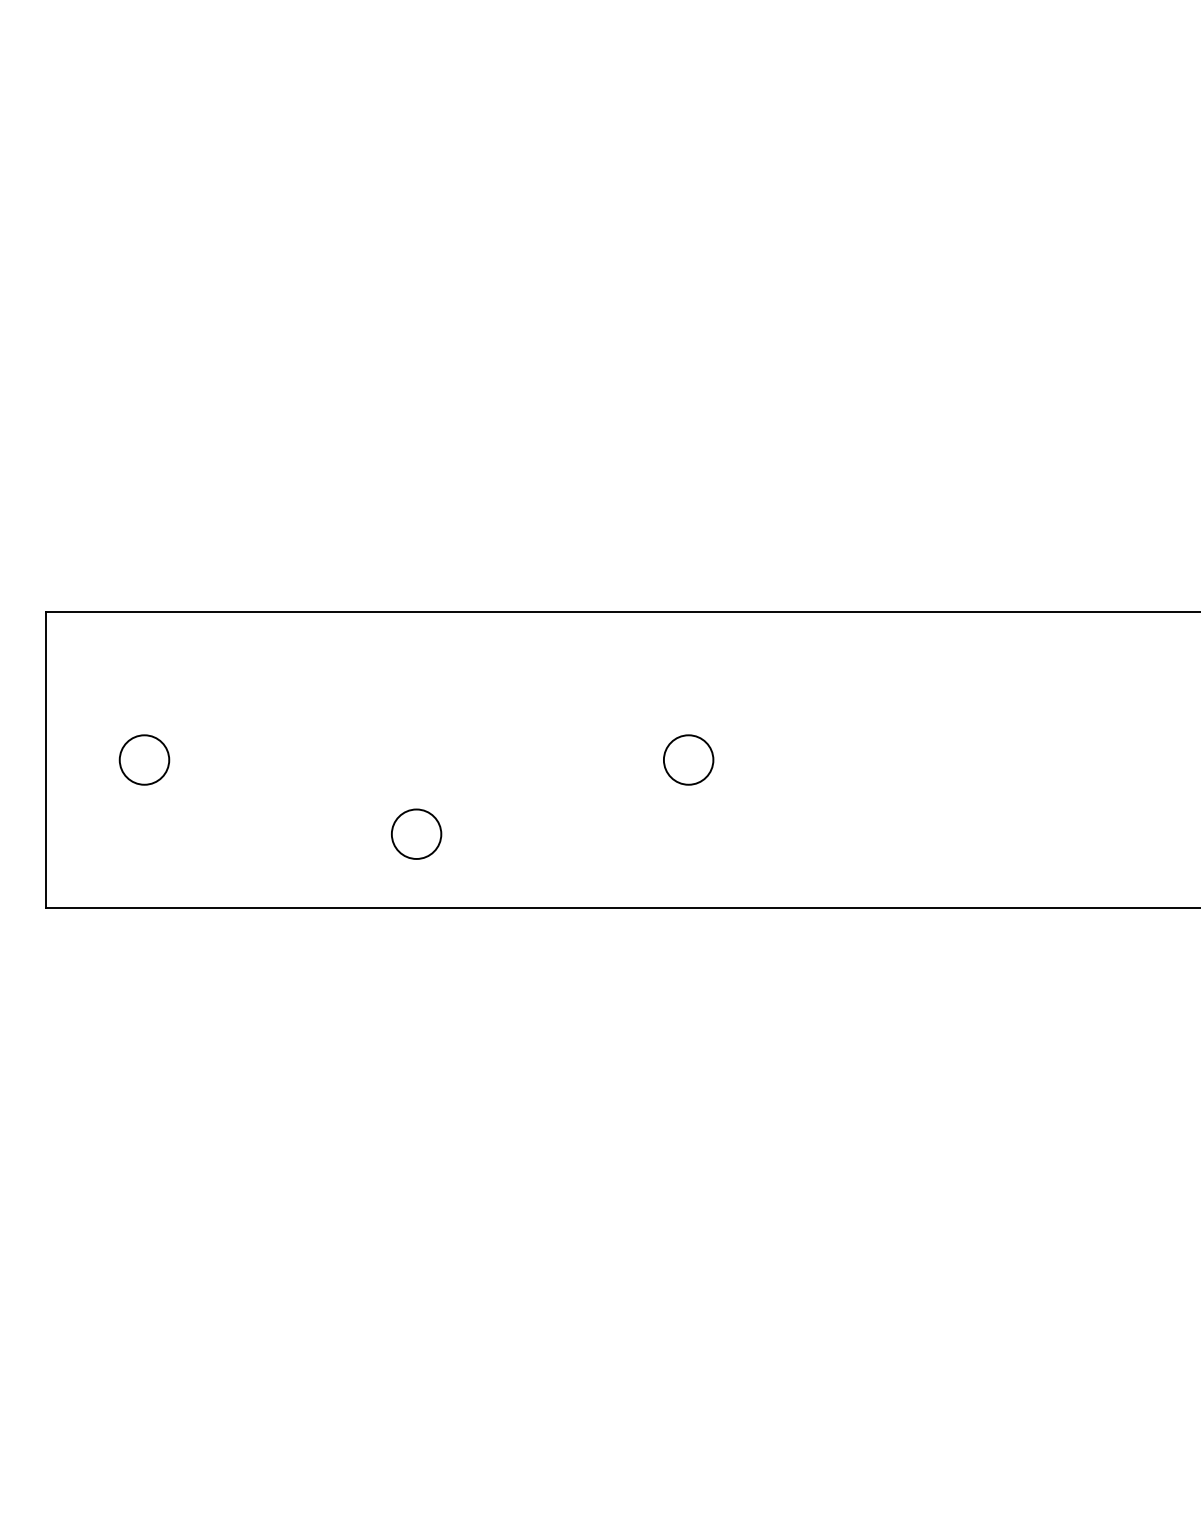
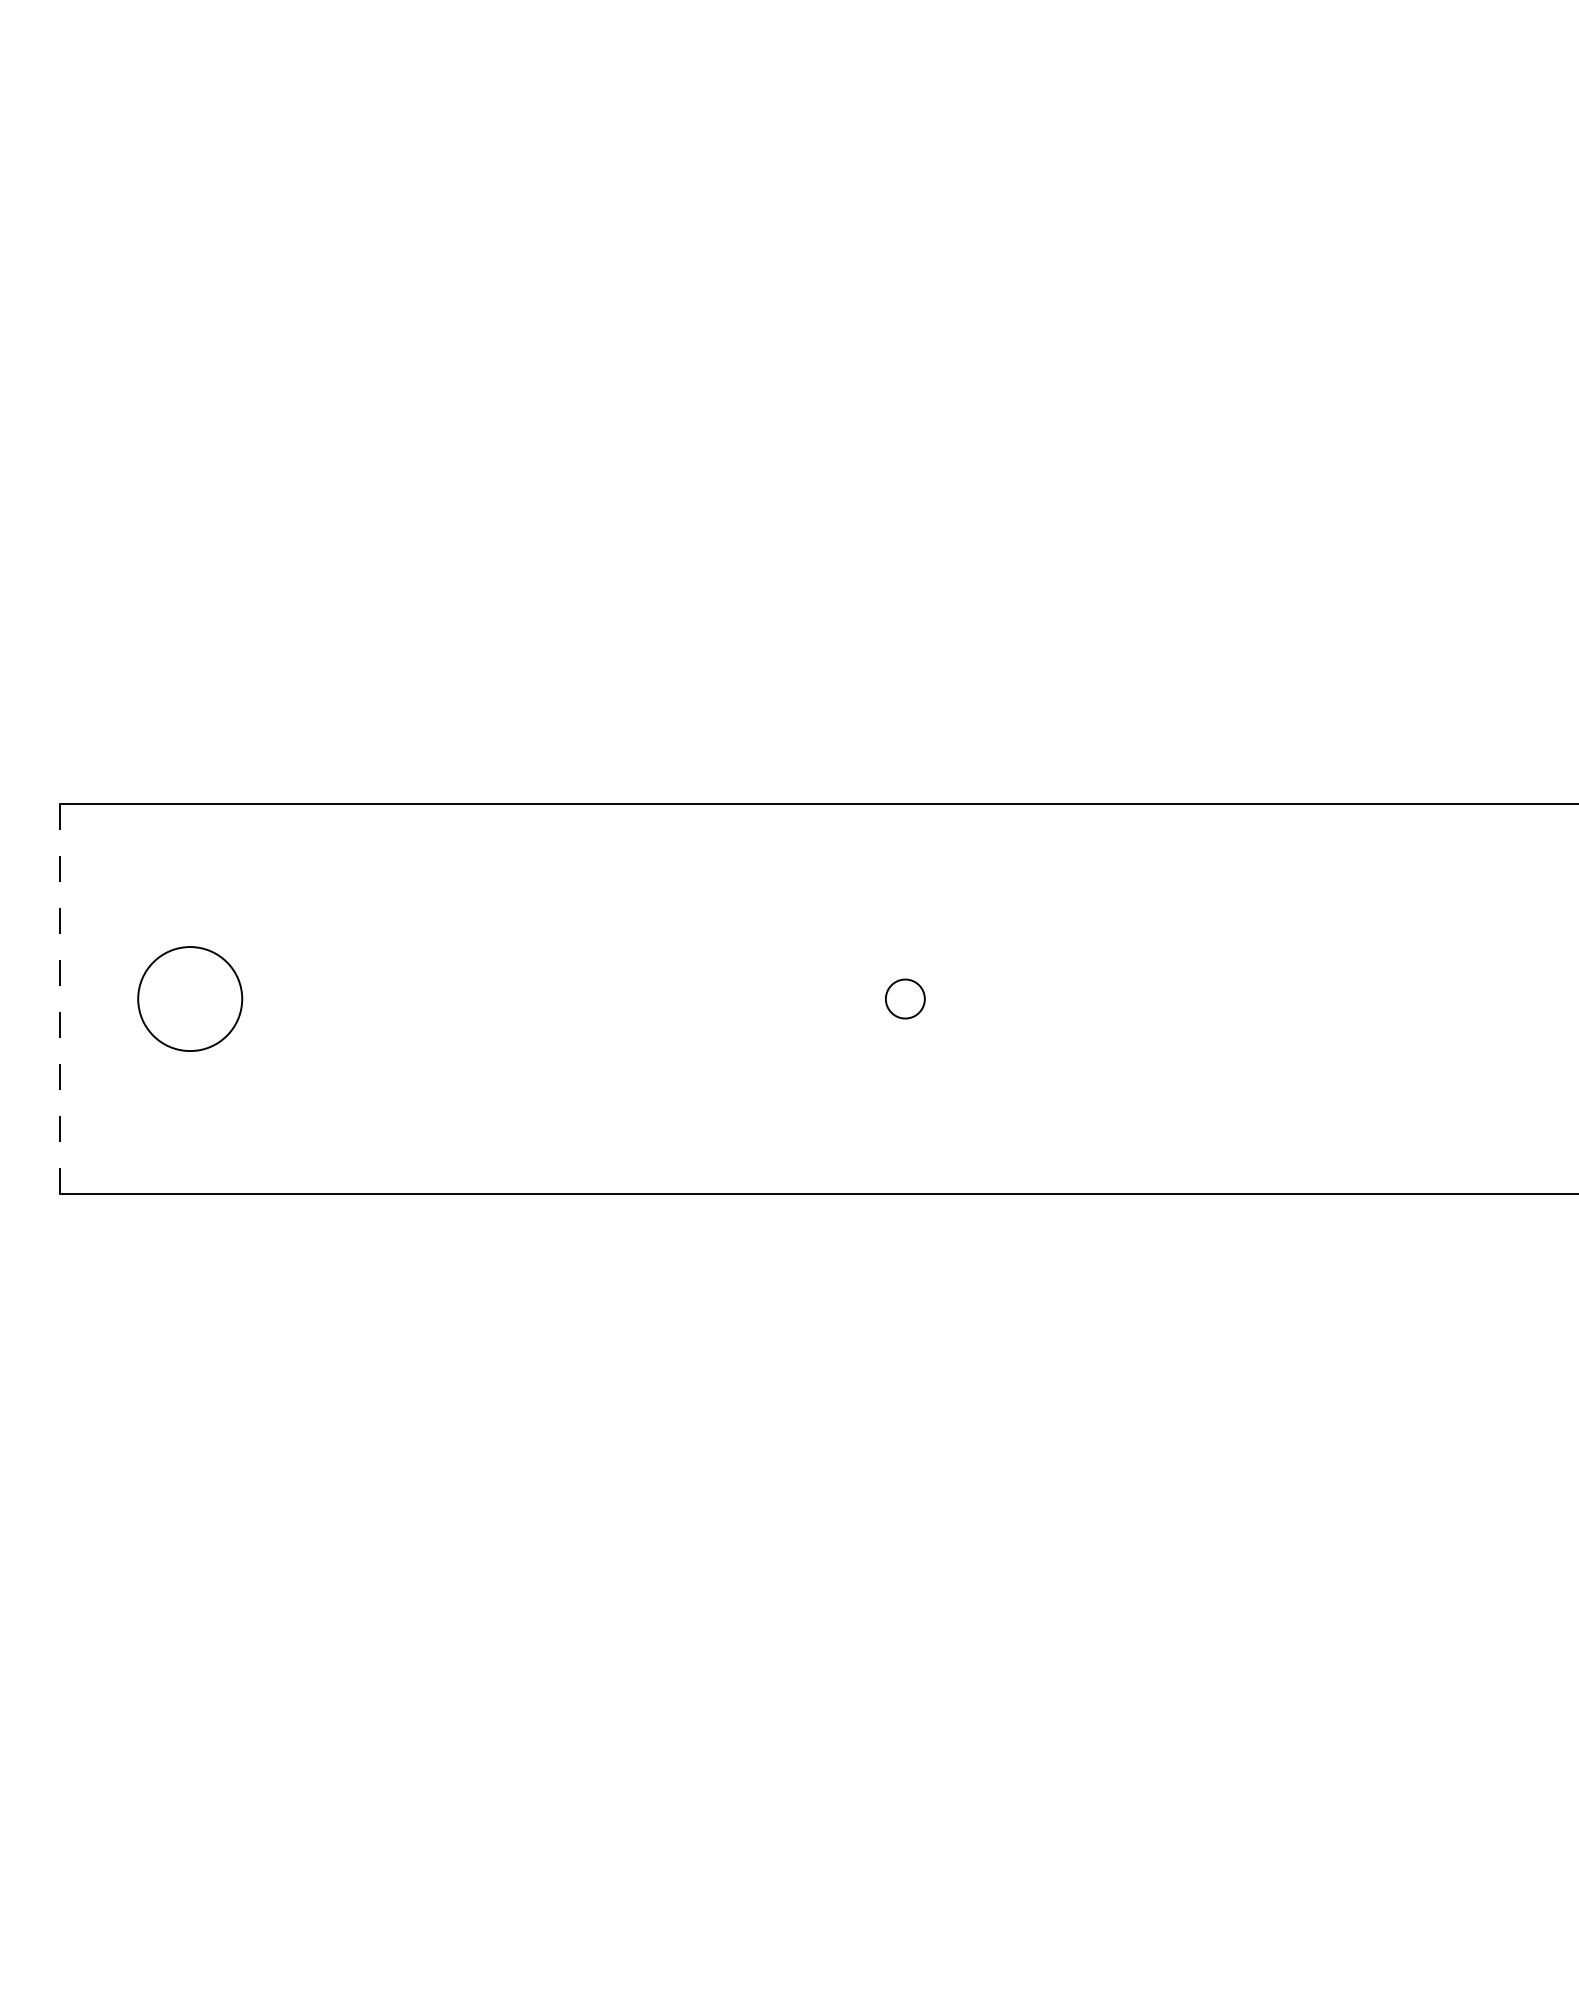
circle: (143, 759) -> (189, 998), size x1.6
circle: (688, 759) -> (904, 998), size x0.6
line: (45, 760) -> (60, 999), solid -> dashed
circle: (416, 834) -> (547, 1096), removed

